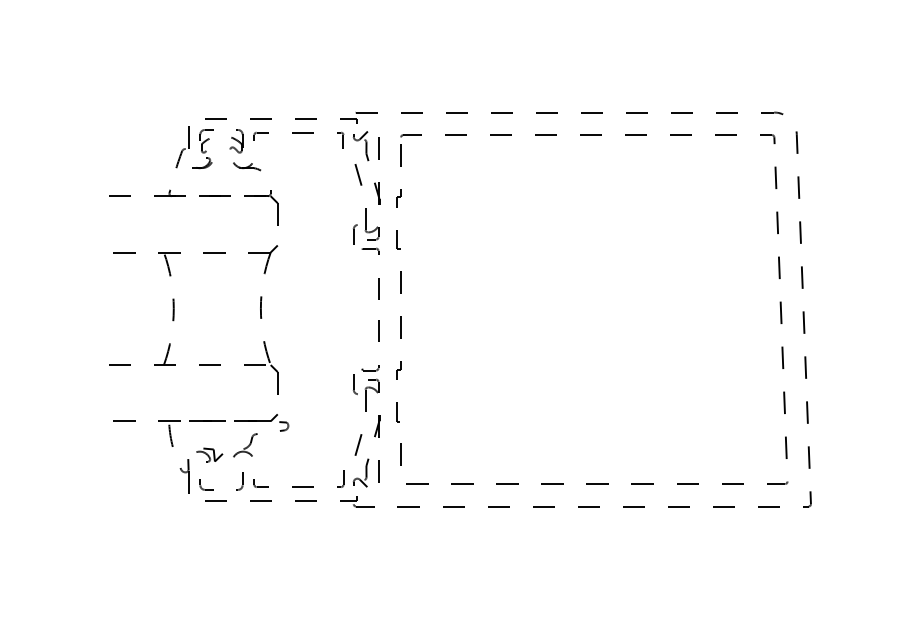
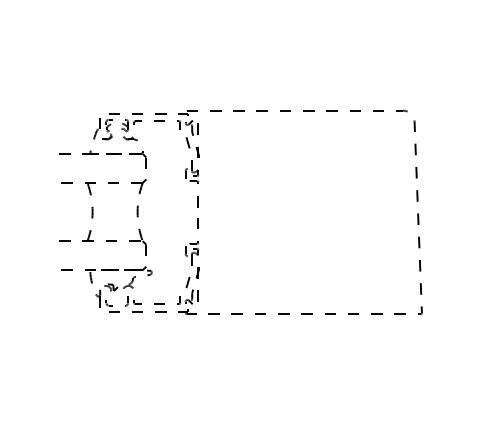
part: (591, 135) -> (308, 122), removed

